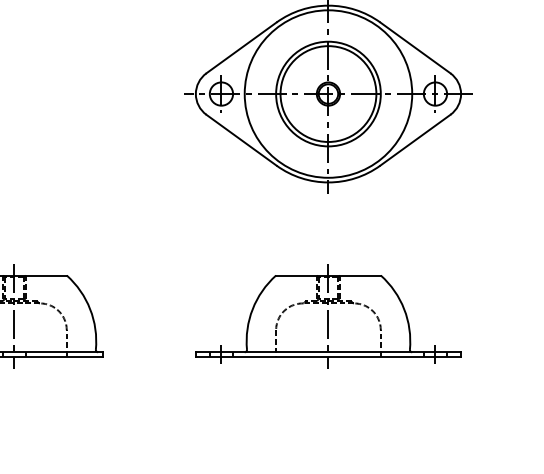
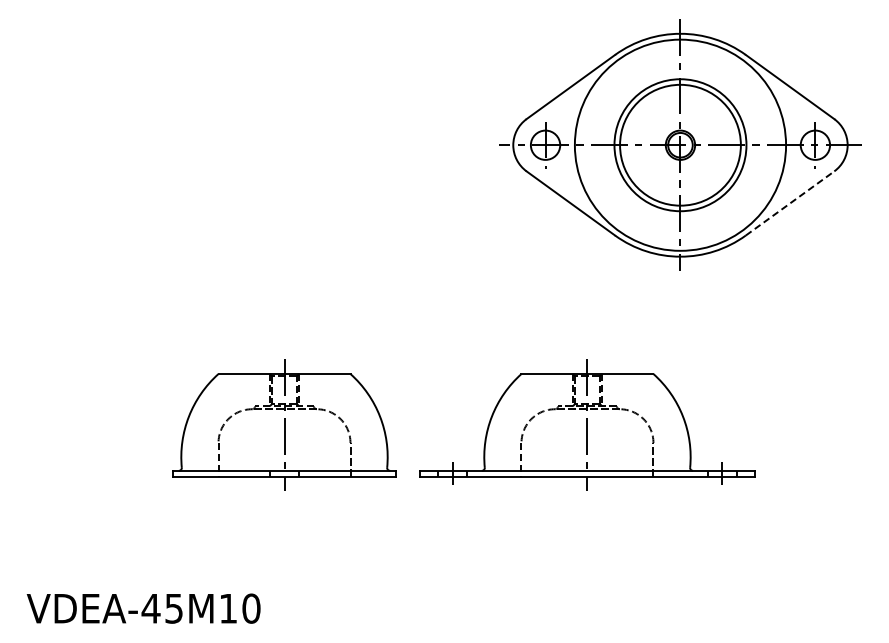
line: (415, 140) -> (790, 203), solid -> dashed
part: (328, 315) -> (587, 424), moved

